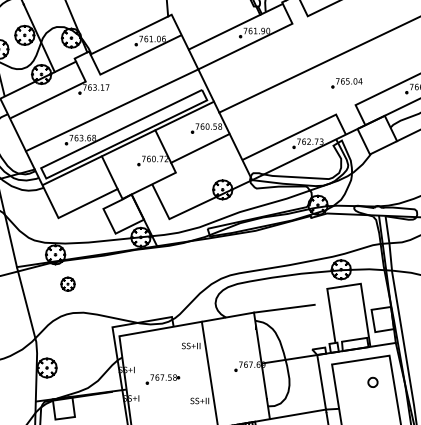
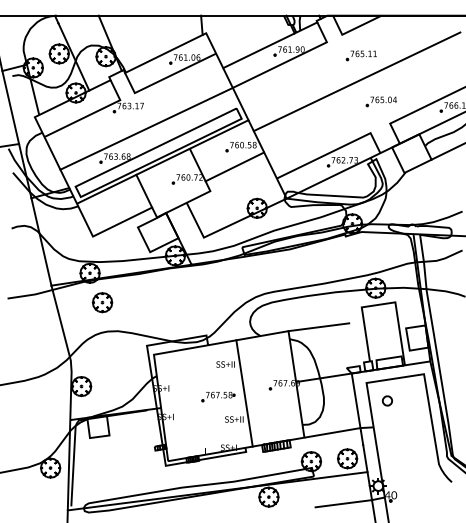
part: (326, 36) -> (360, 55), added
part: (68, 283) -> (102, 302), size x1.43
part: (163, 378) -> (218, 396), moved
part: (373, 381) -> (387, 400), moved

